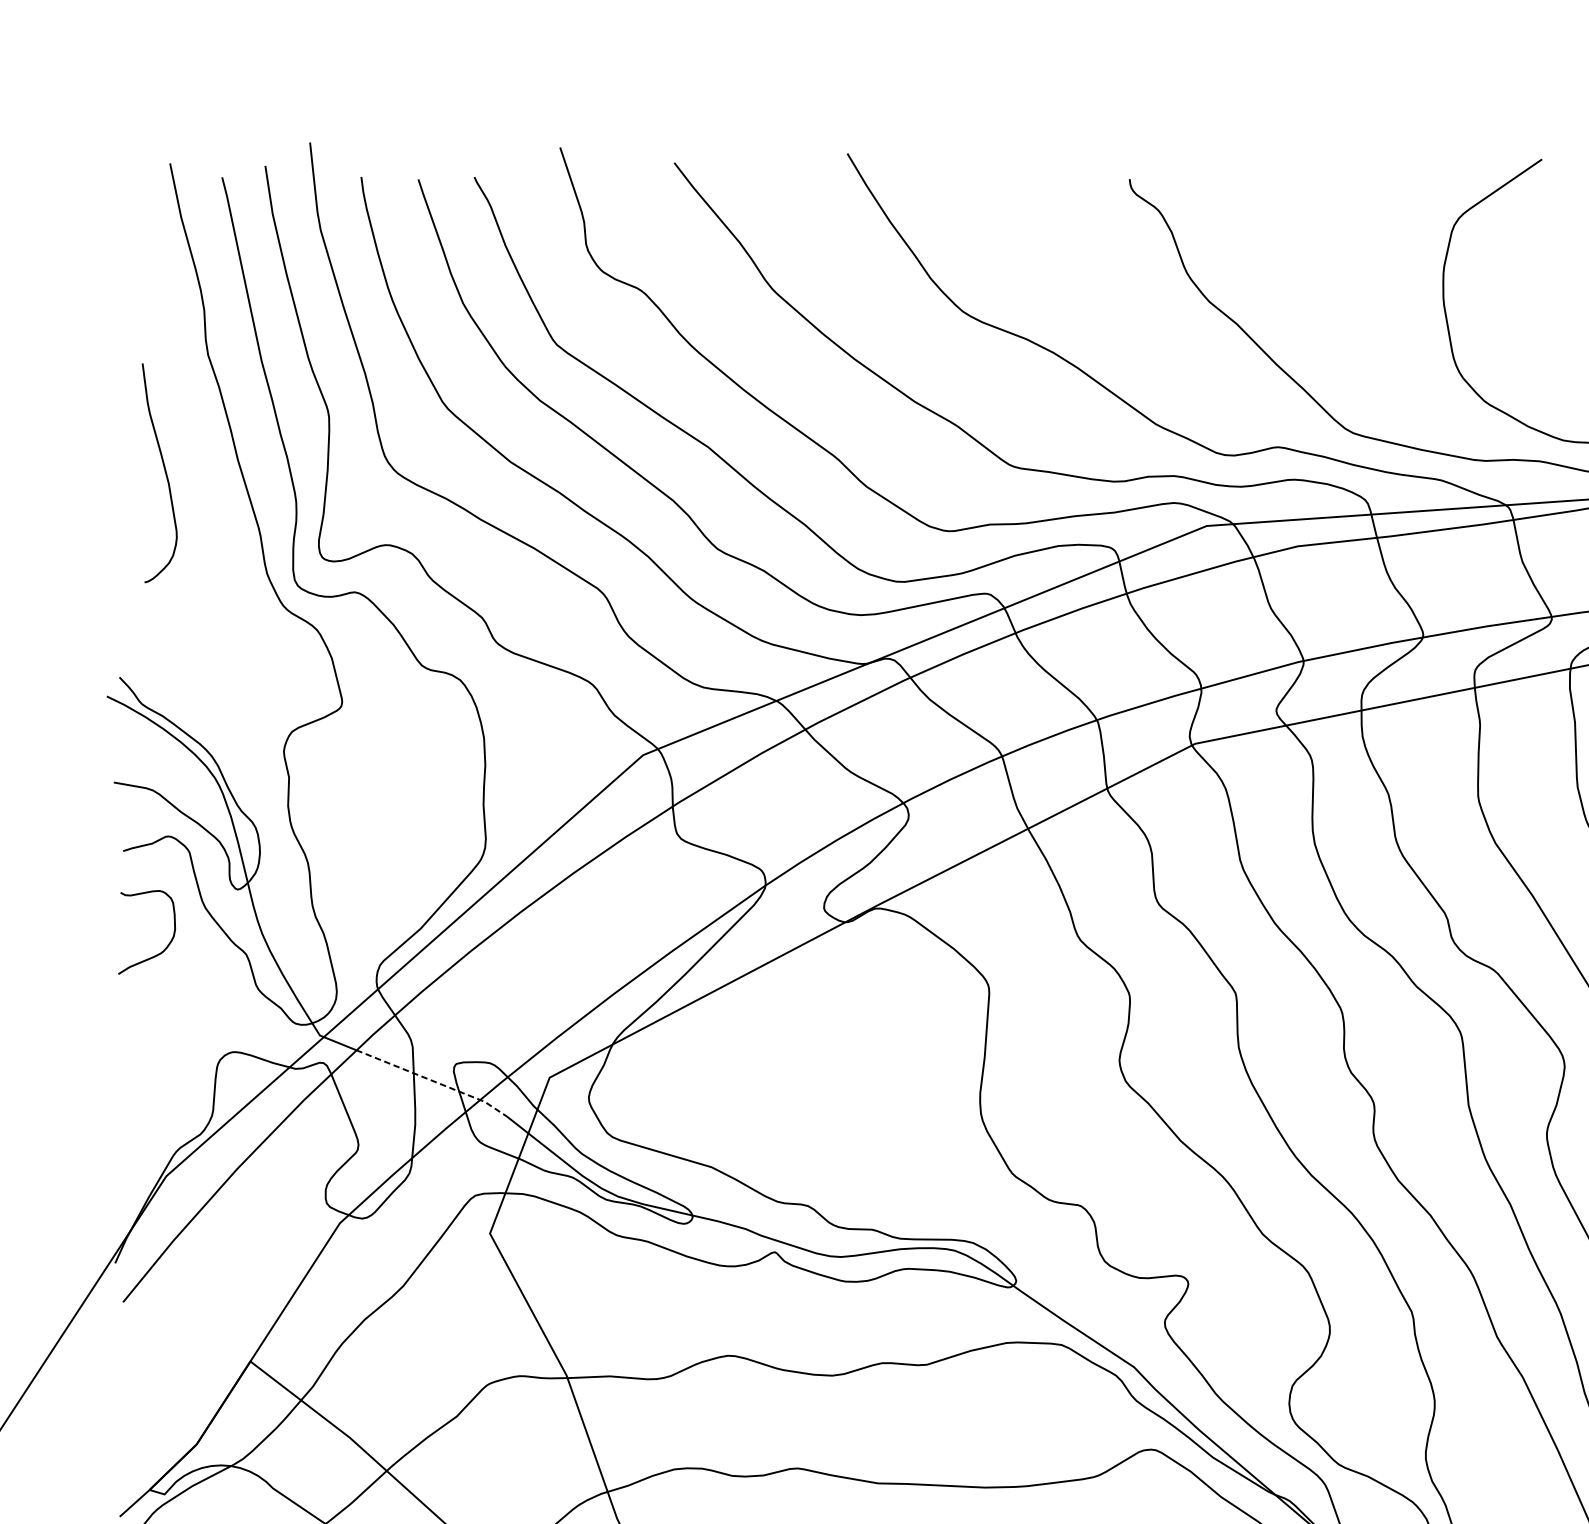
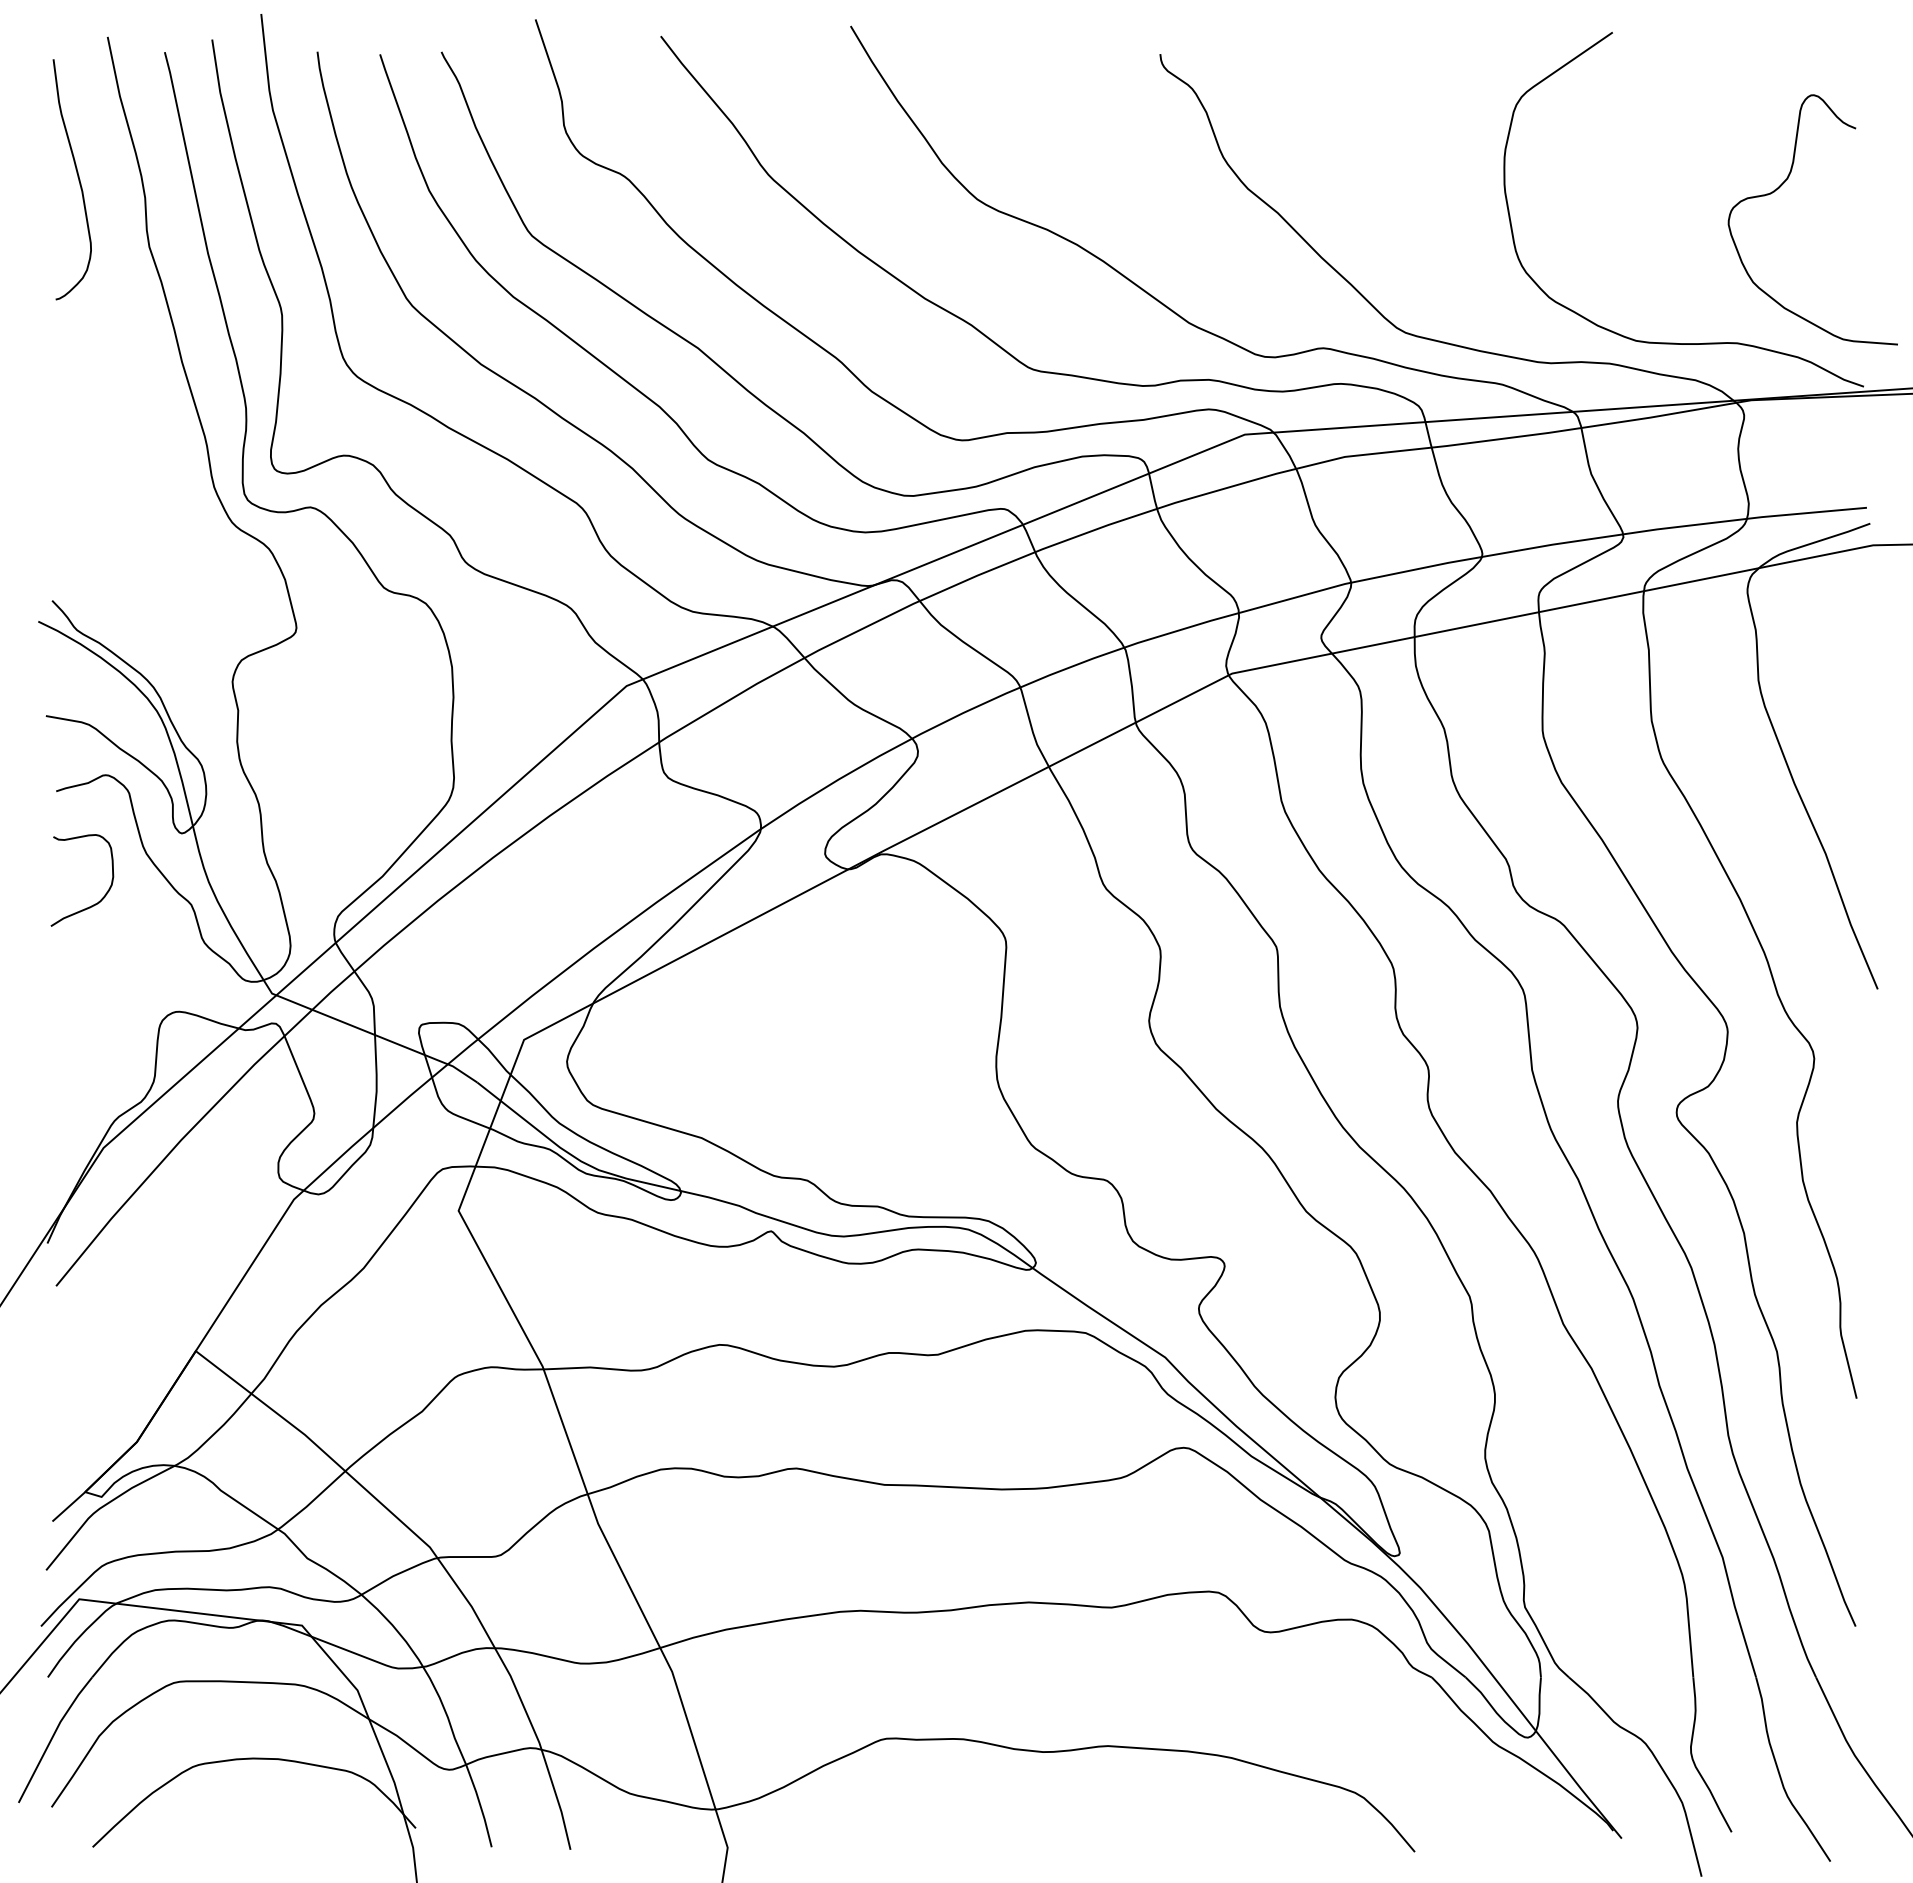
curve: (164, 471) -> (77, 177), moved
line: (434, 1081) -> (397, 1043), dashed -> solid

